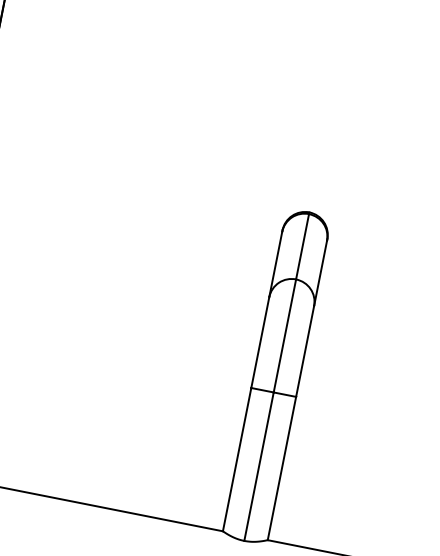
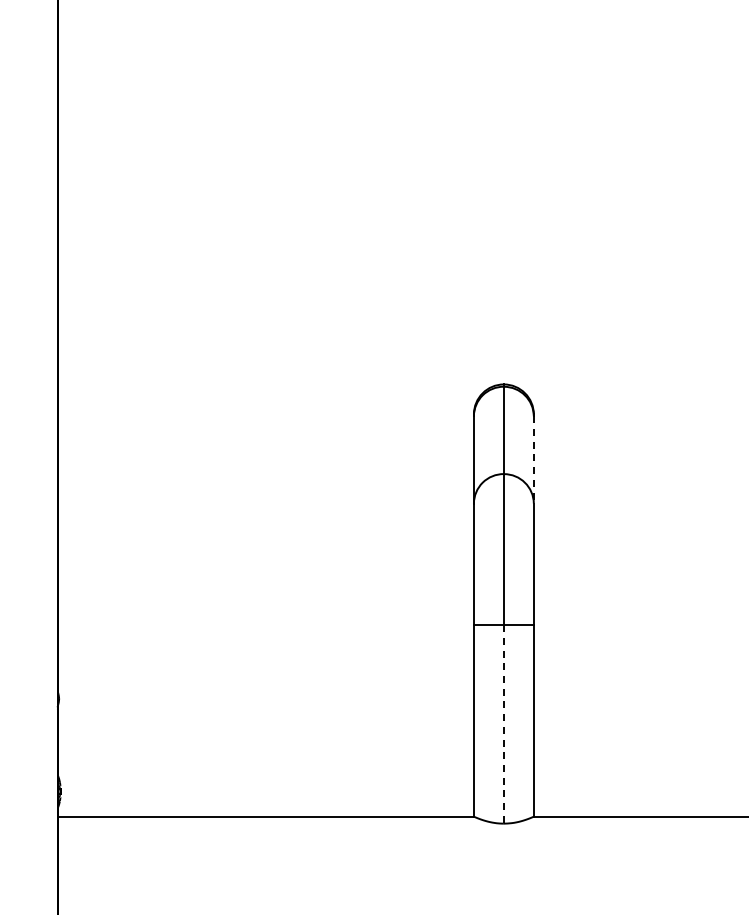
line: (320, 272) -> (533, 459), solid -> dashed
line: (258, 466) -> (503, 724), solid -> dashed

